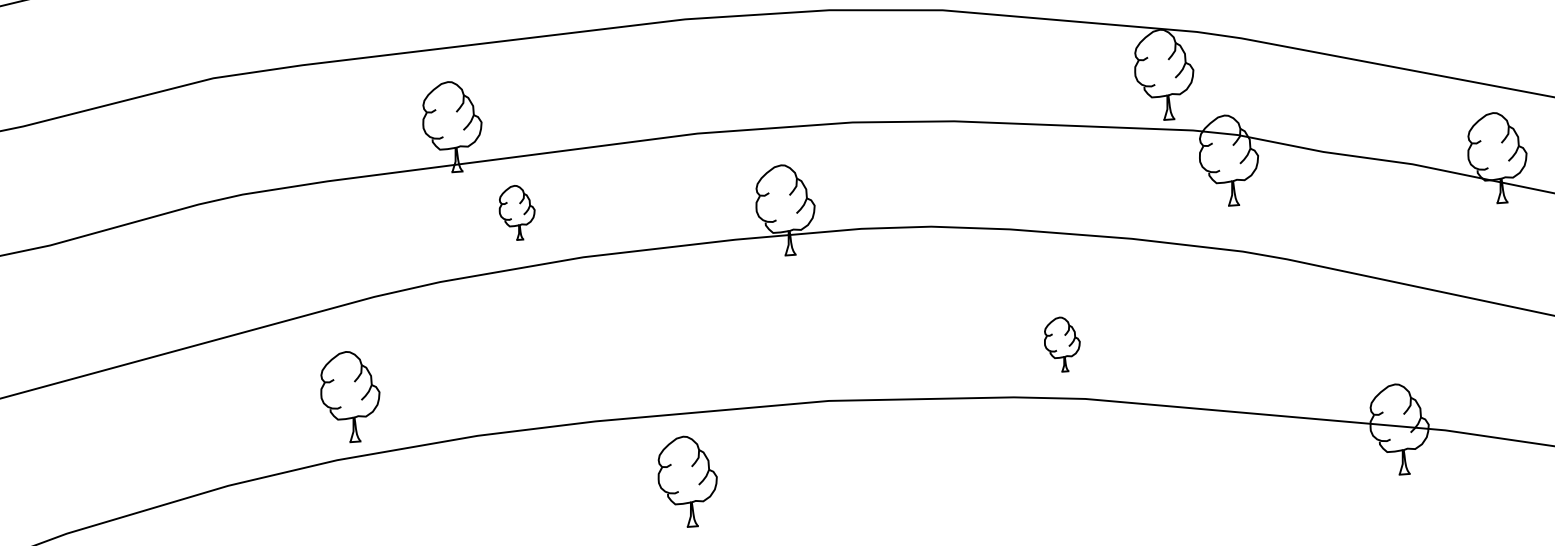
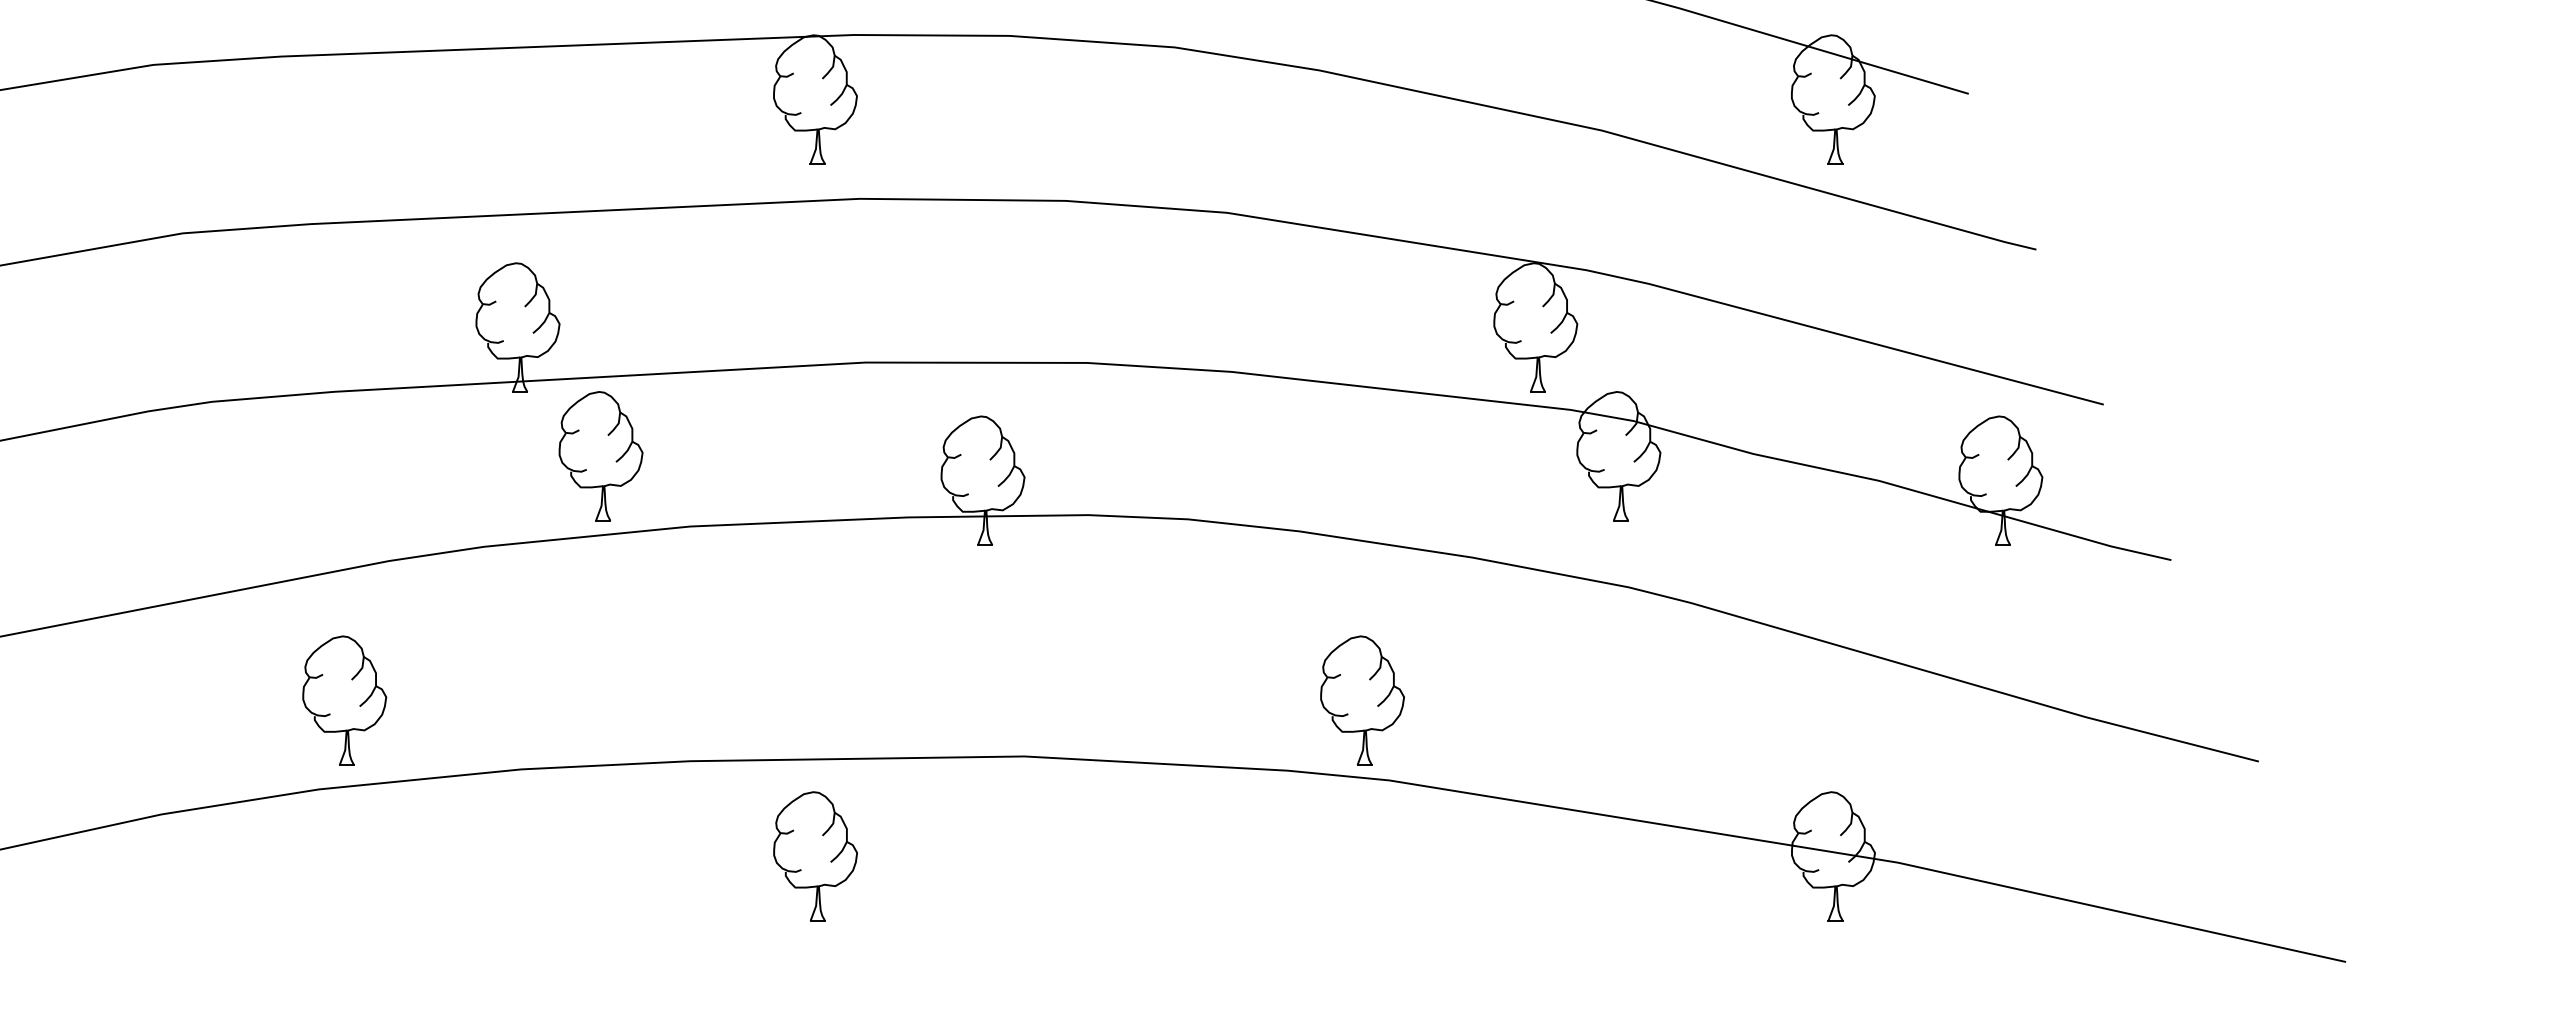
part: (516, 212) -> (600, 456), size x1.67
part: (1062, 344) -> (1362, 700), size x1.67

